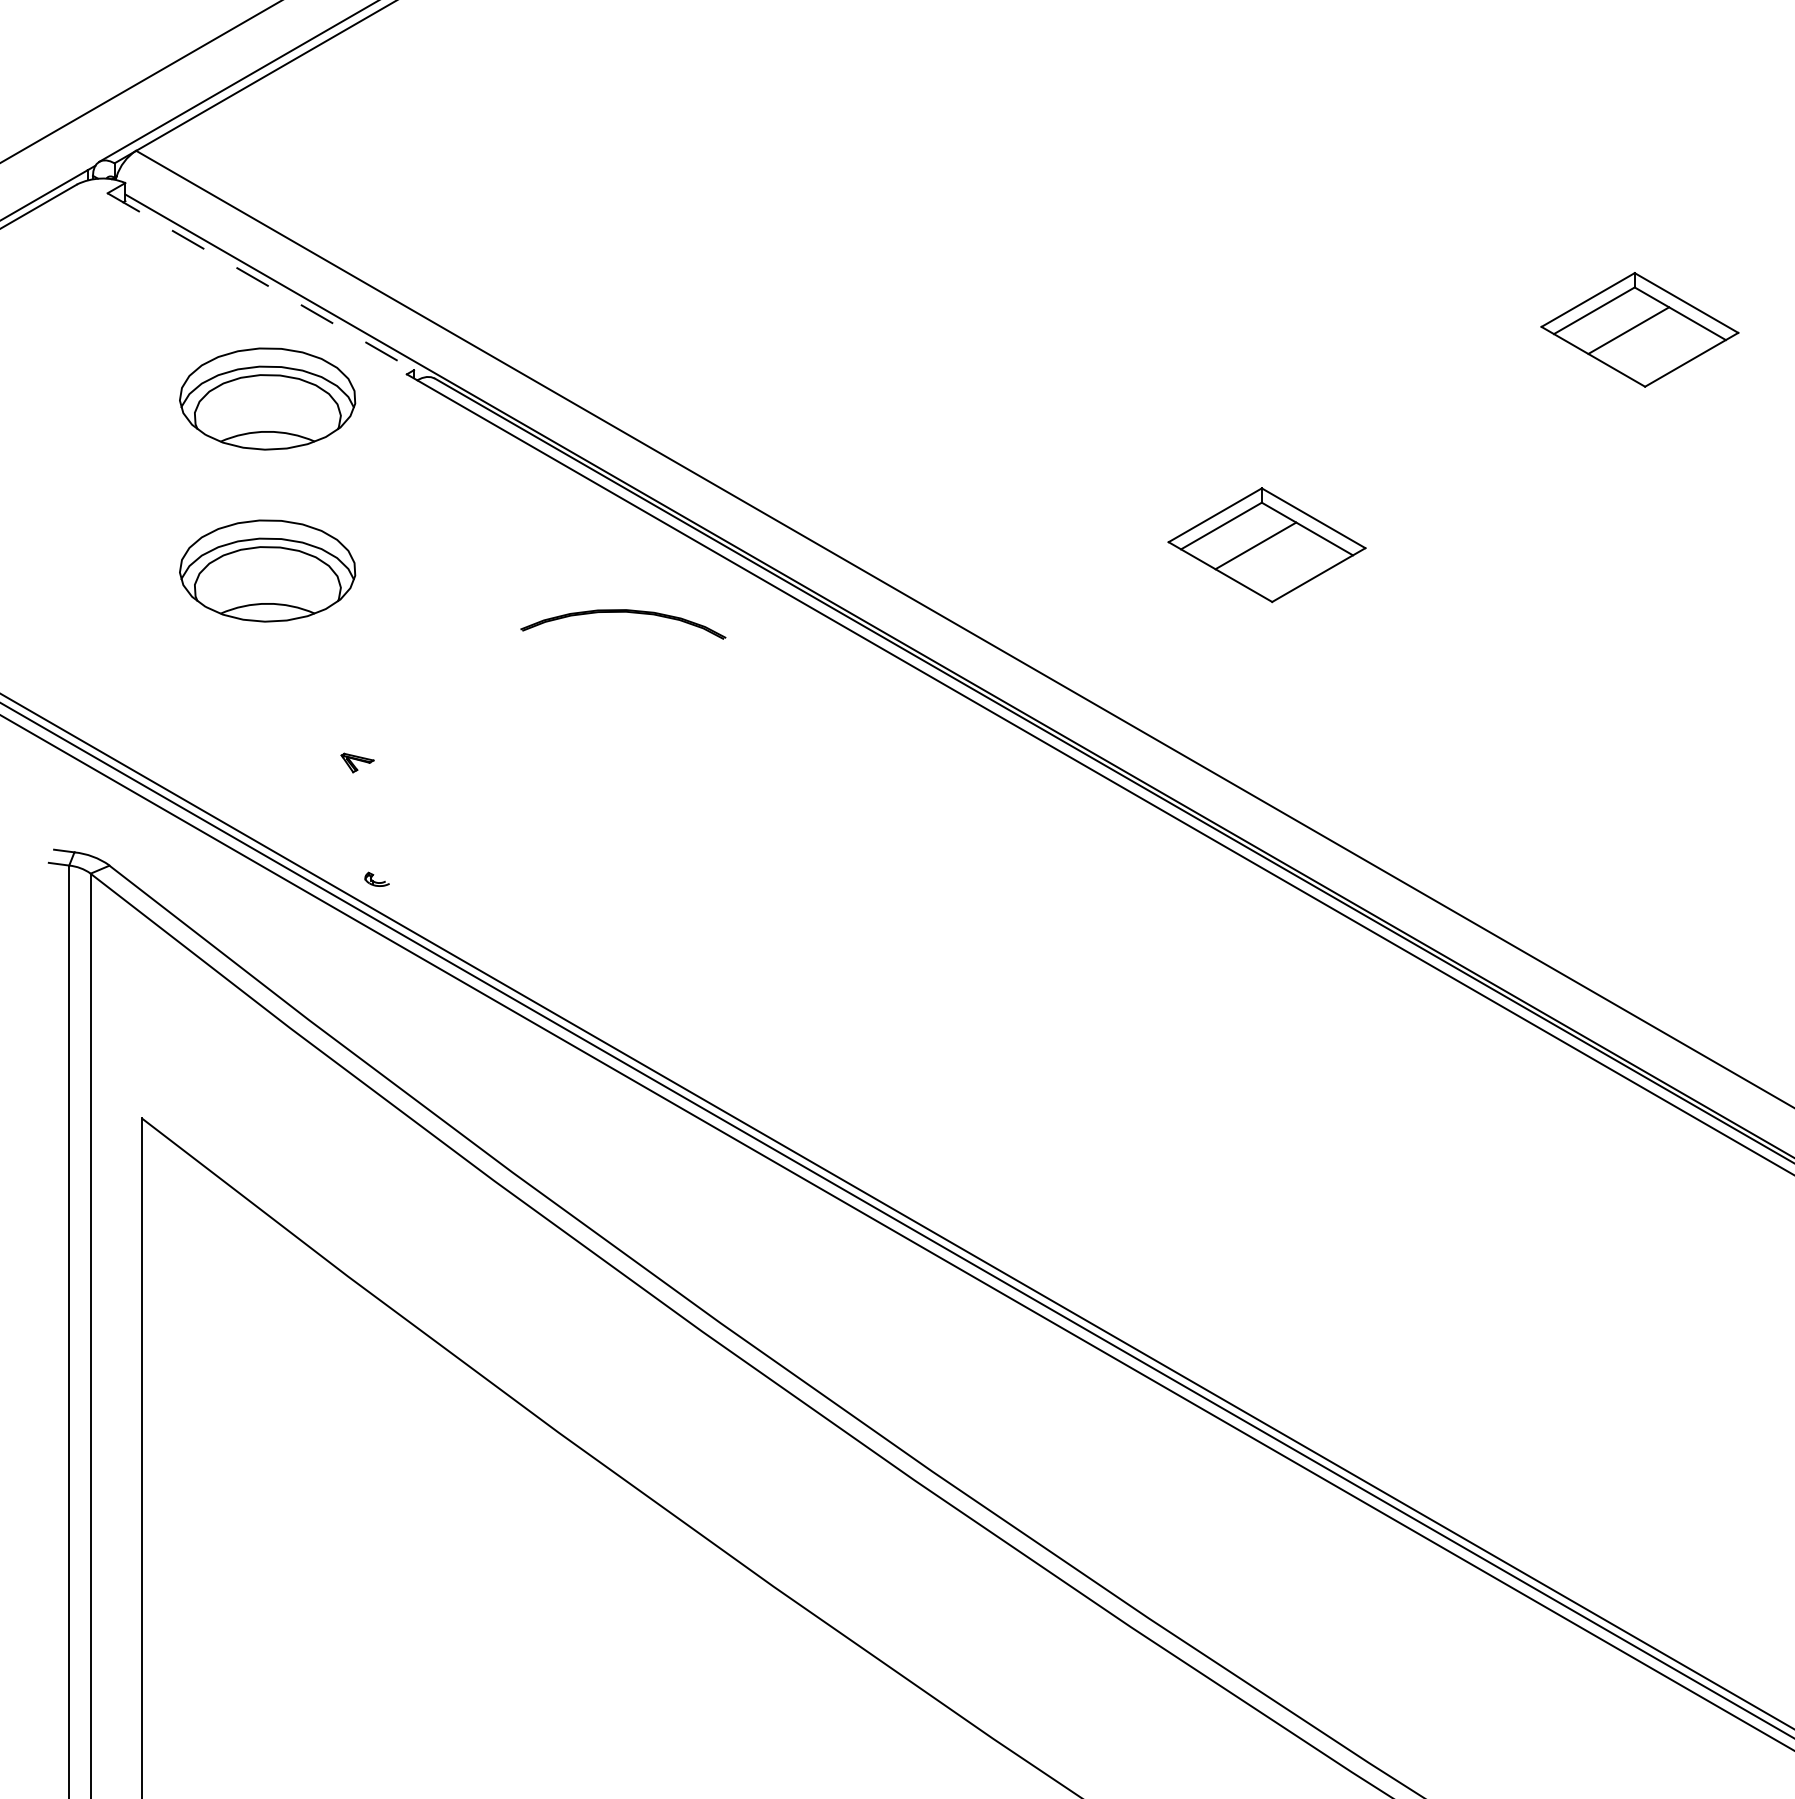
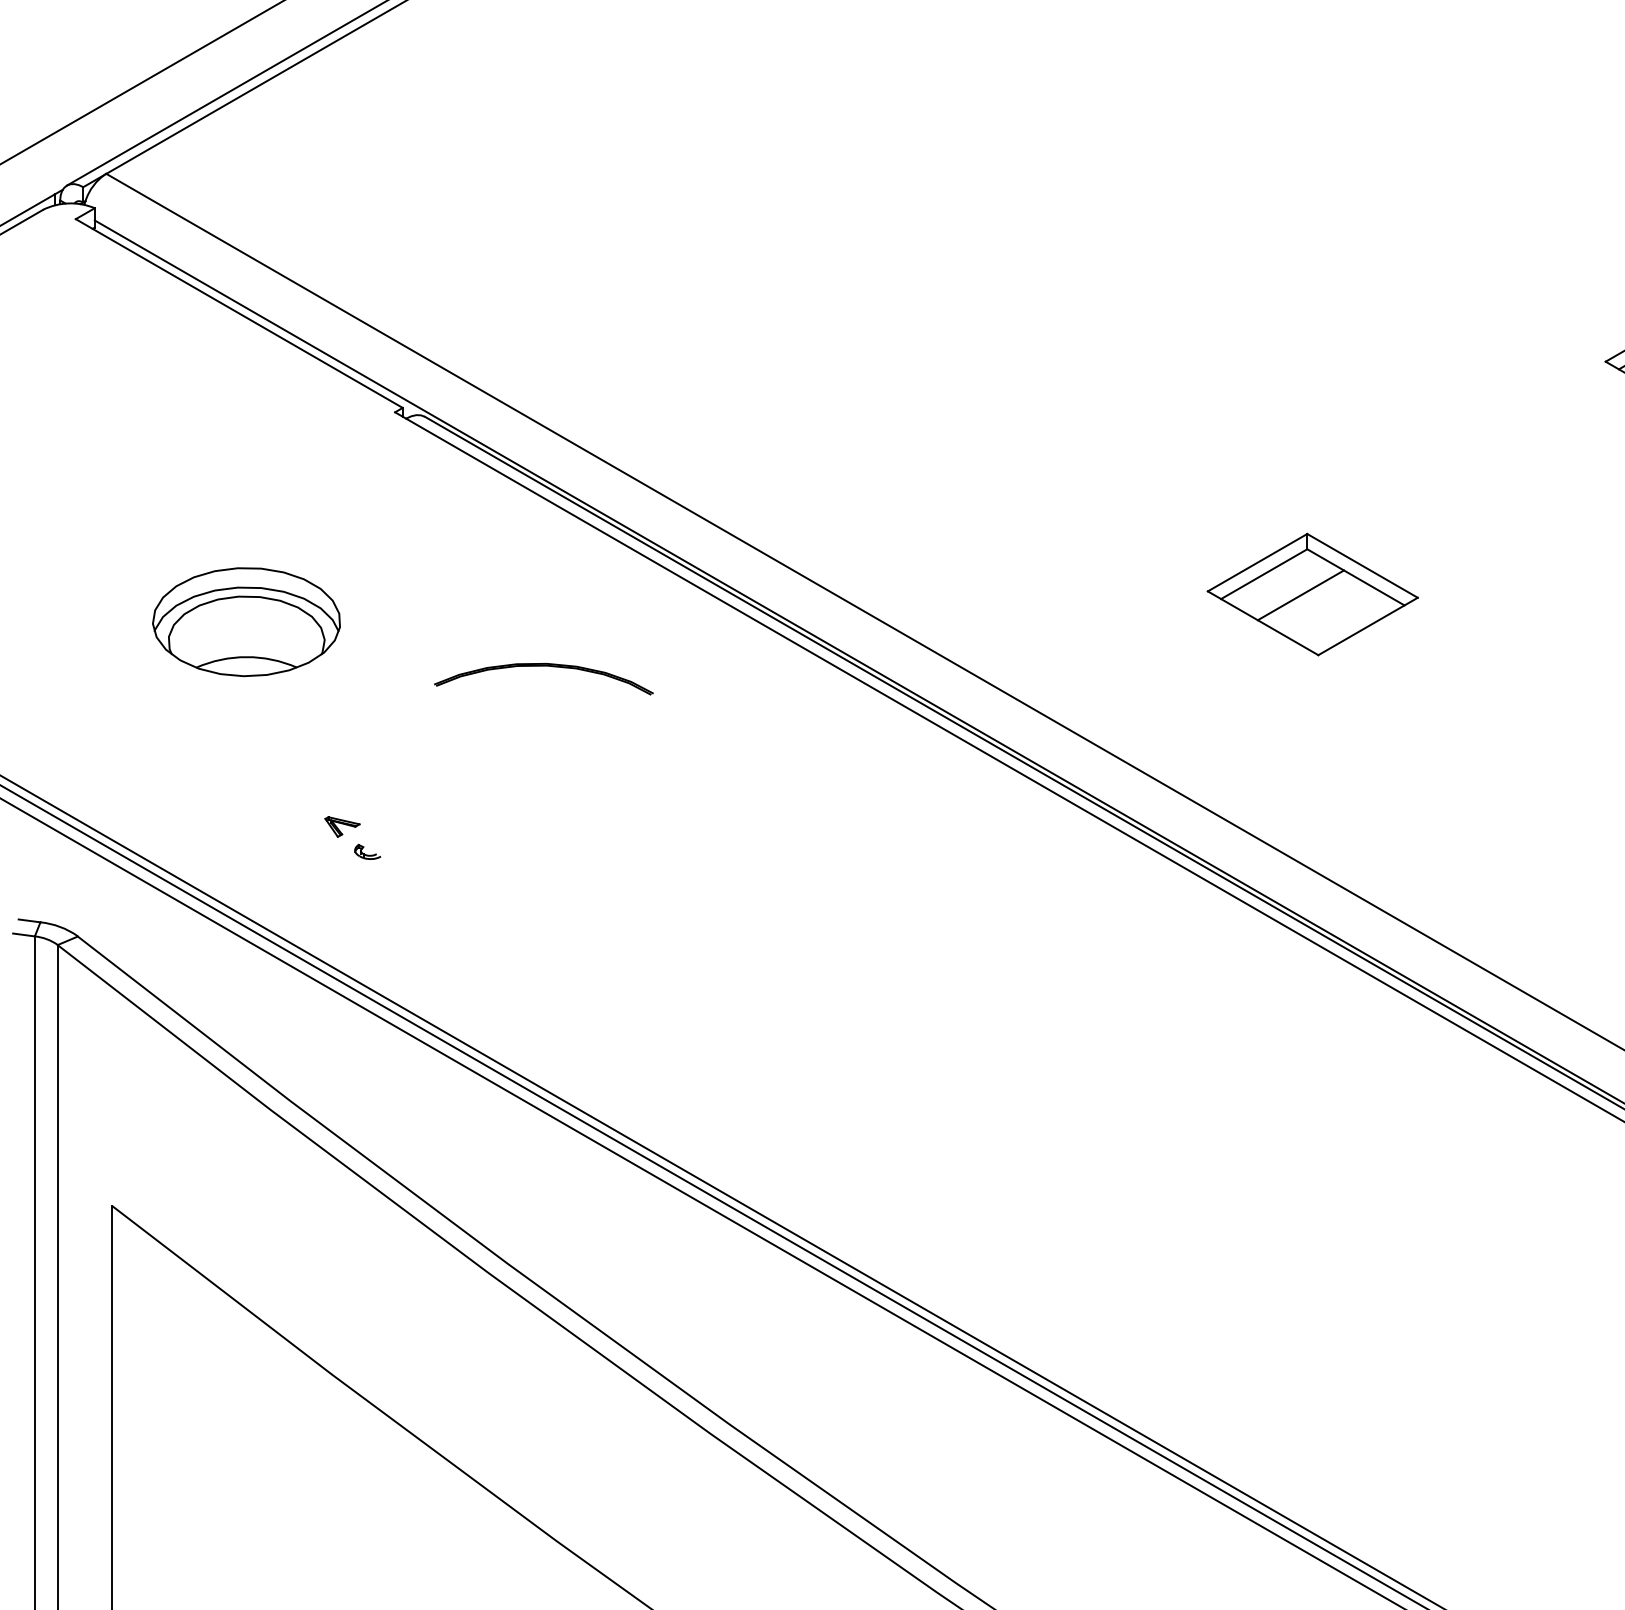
line: (260, 281) -> (238, 313), dashed -> solid
part: (267, 398) -> (246, 438), removed
part: (623, 612) -> (544, 666), moved
part: (376, 878) -> (366, 850), moved

